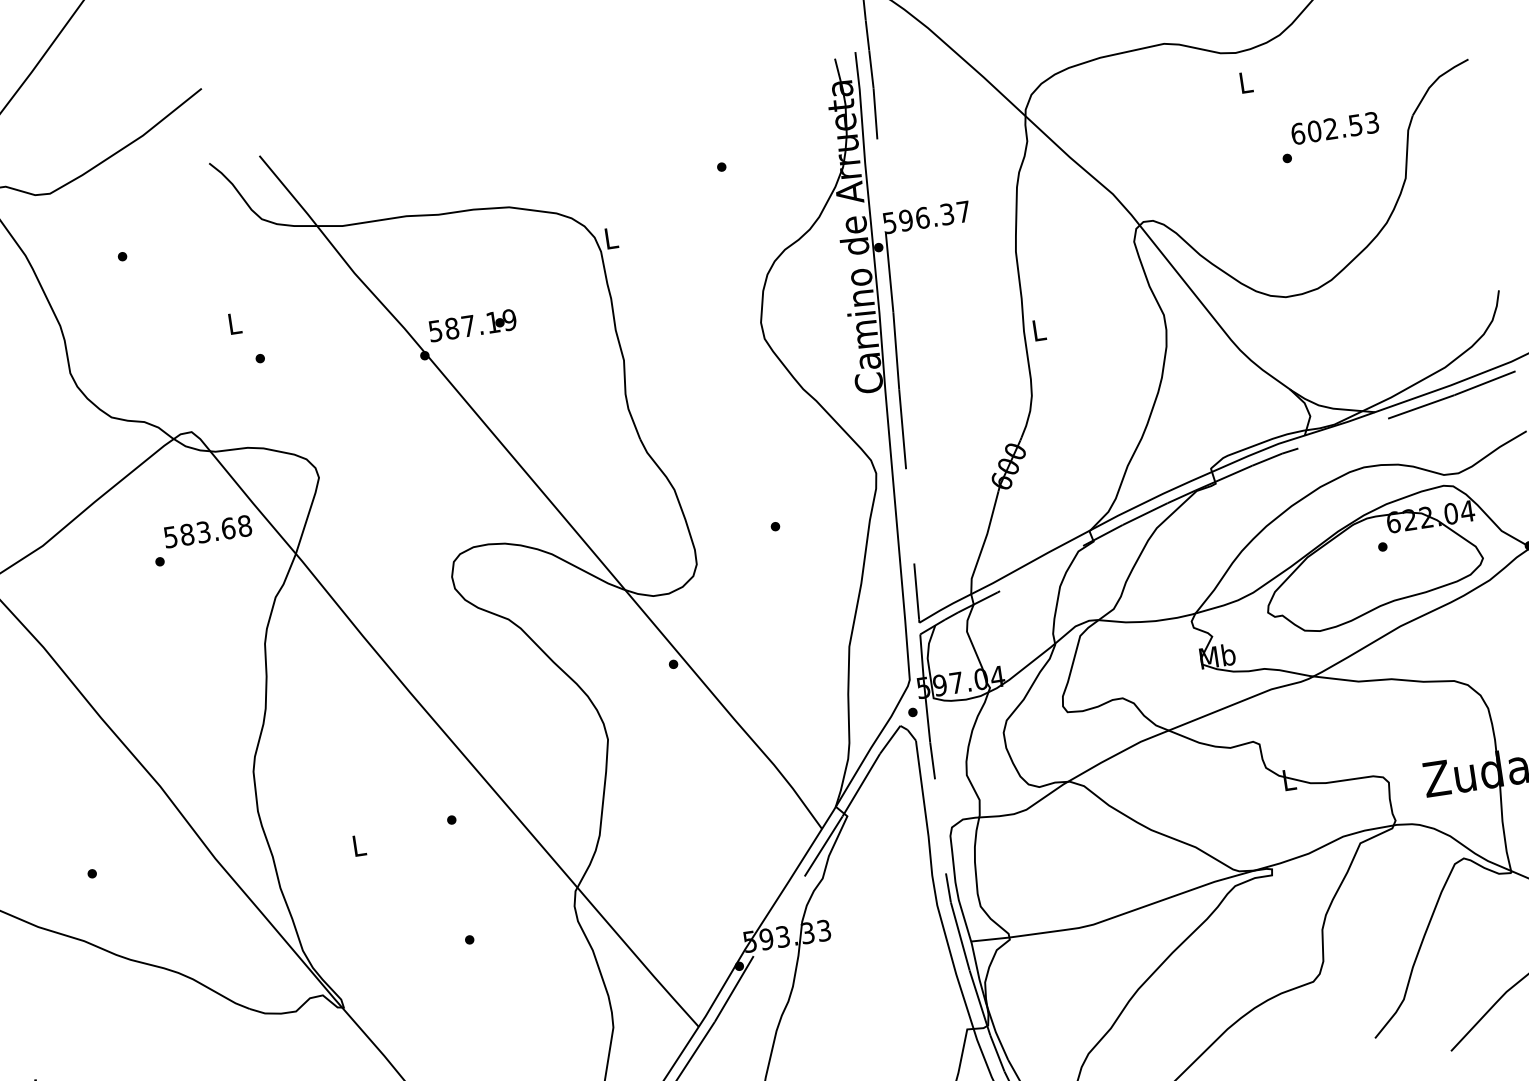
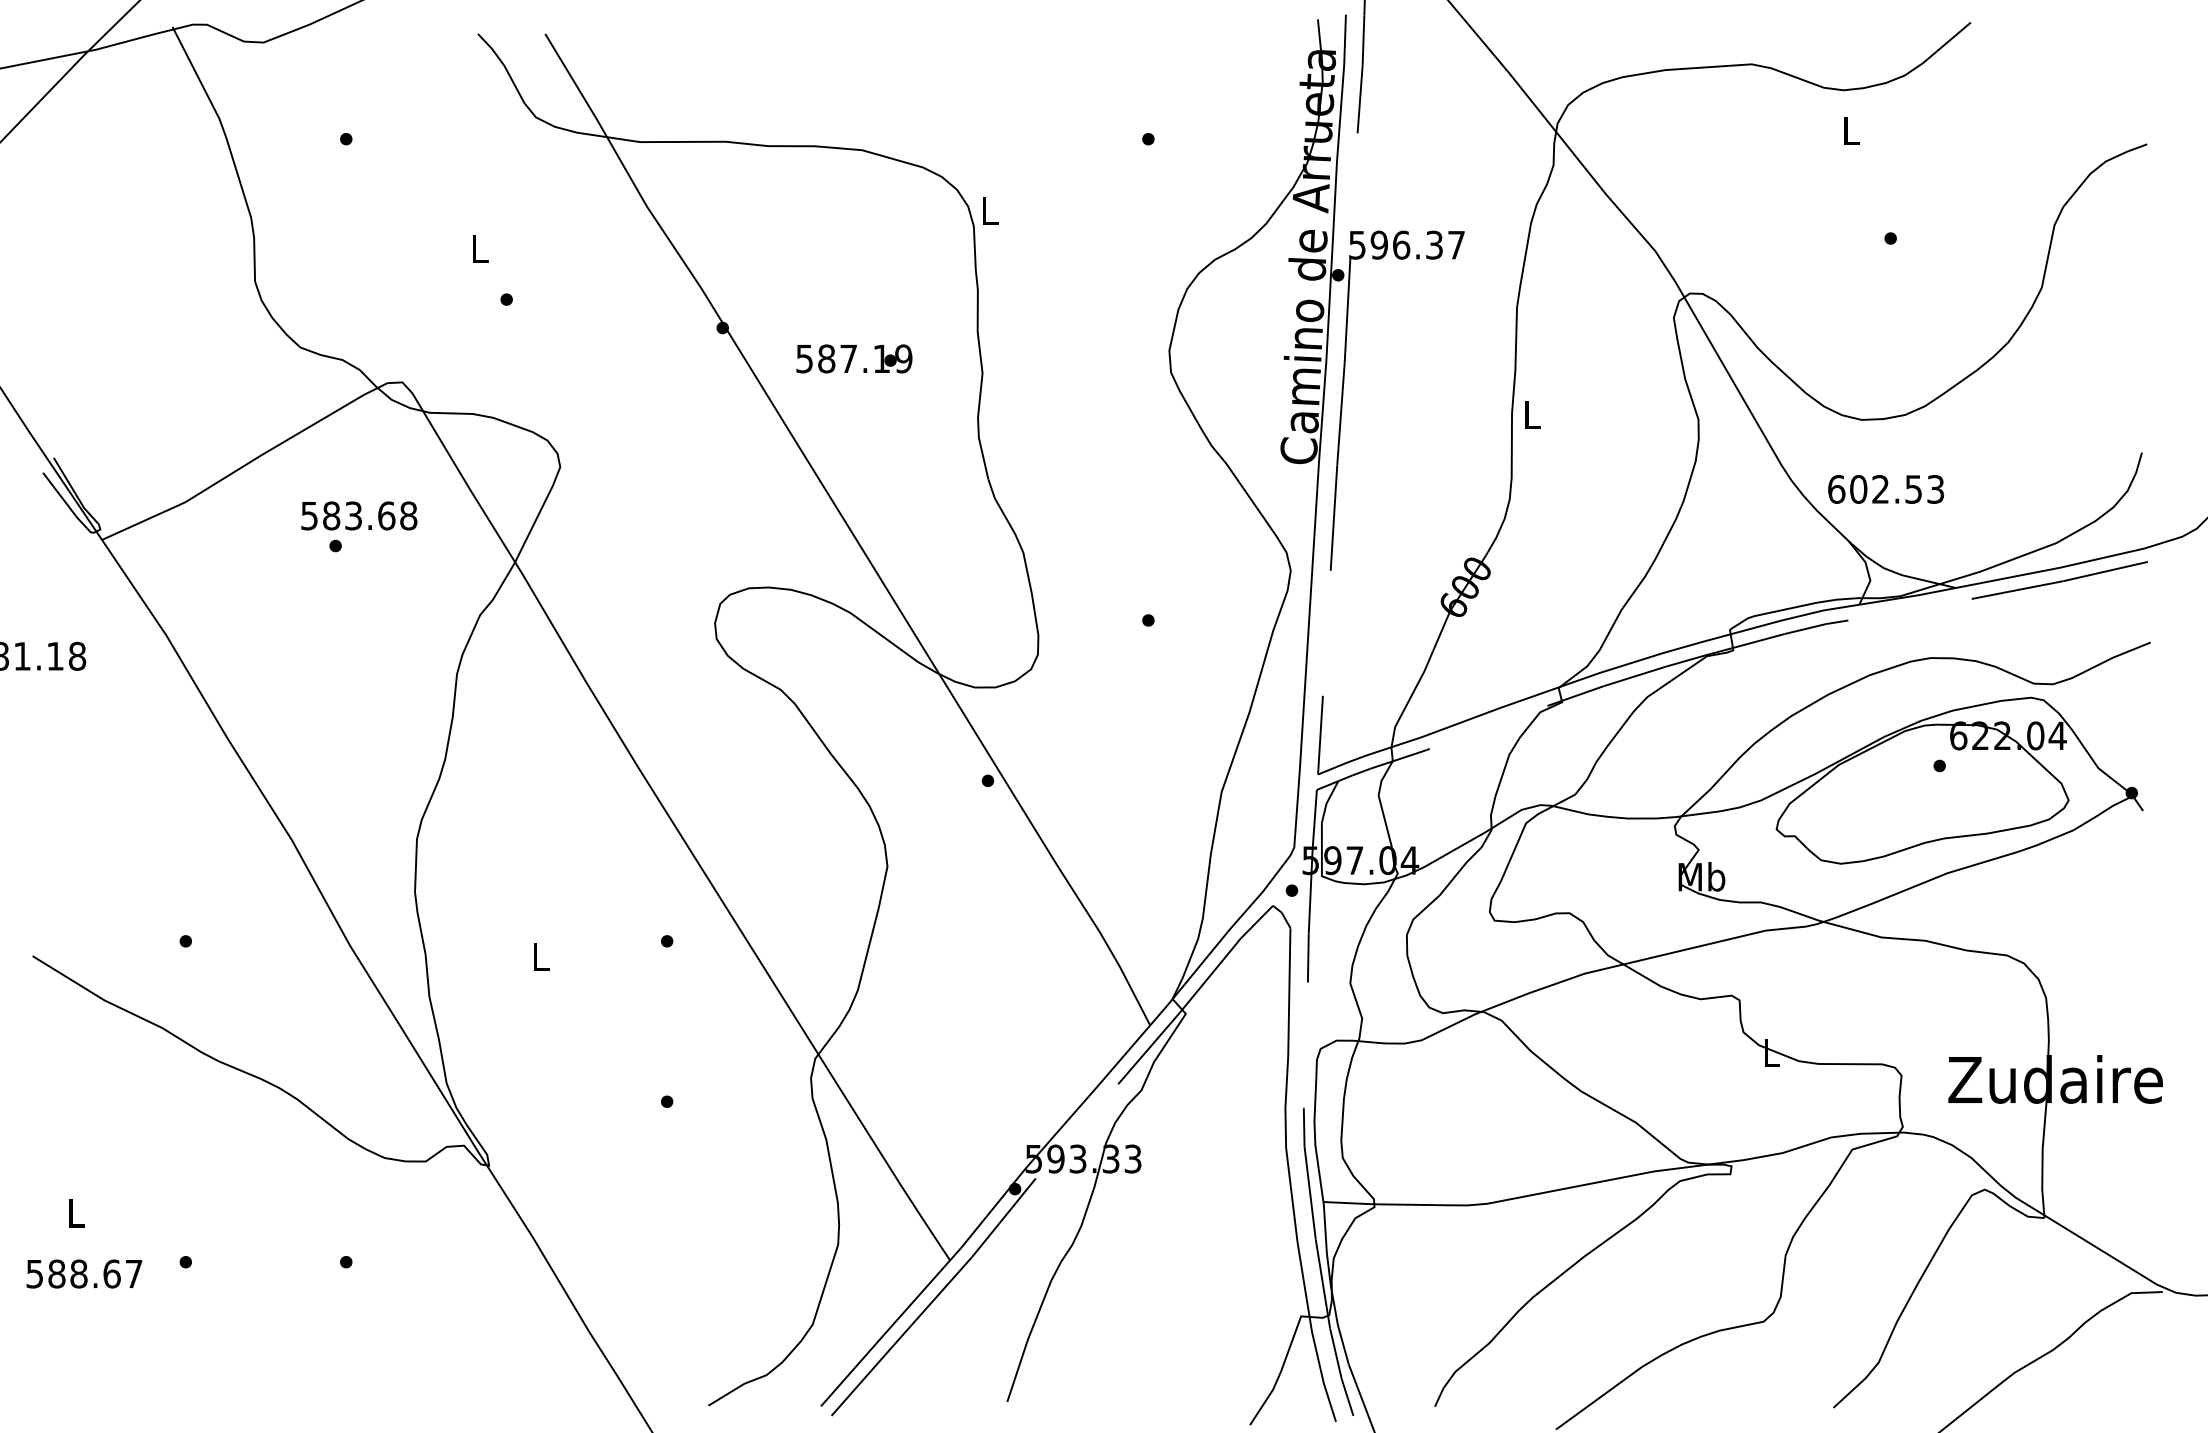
text: (1334, 128) -> (1885, 489), moved
text: (472, 325) -> (854, 358), moved
text: (208, 531) -> (359, 515), moved

